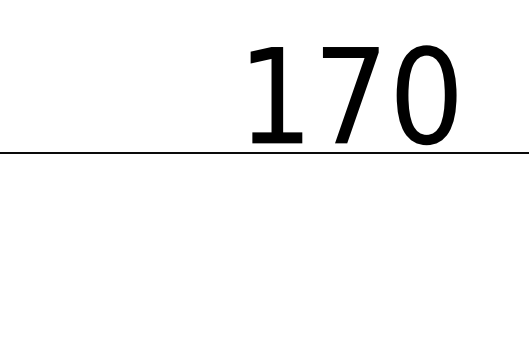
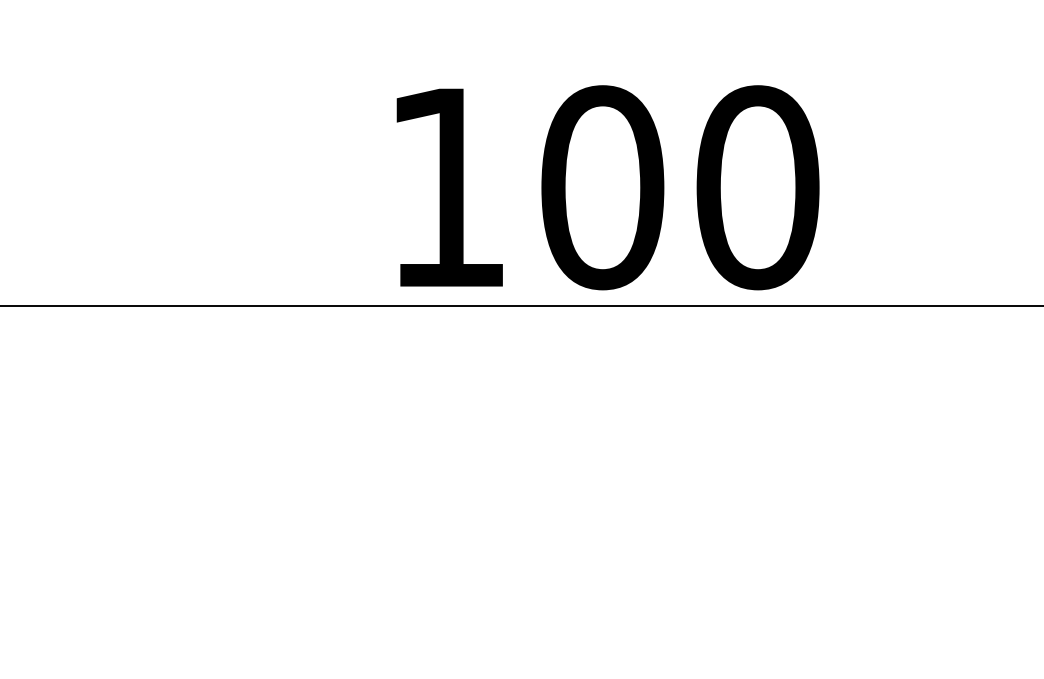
text: (350, 95) -> (601, 188), 170 -> 100

